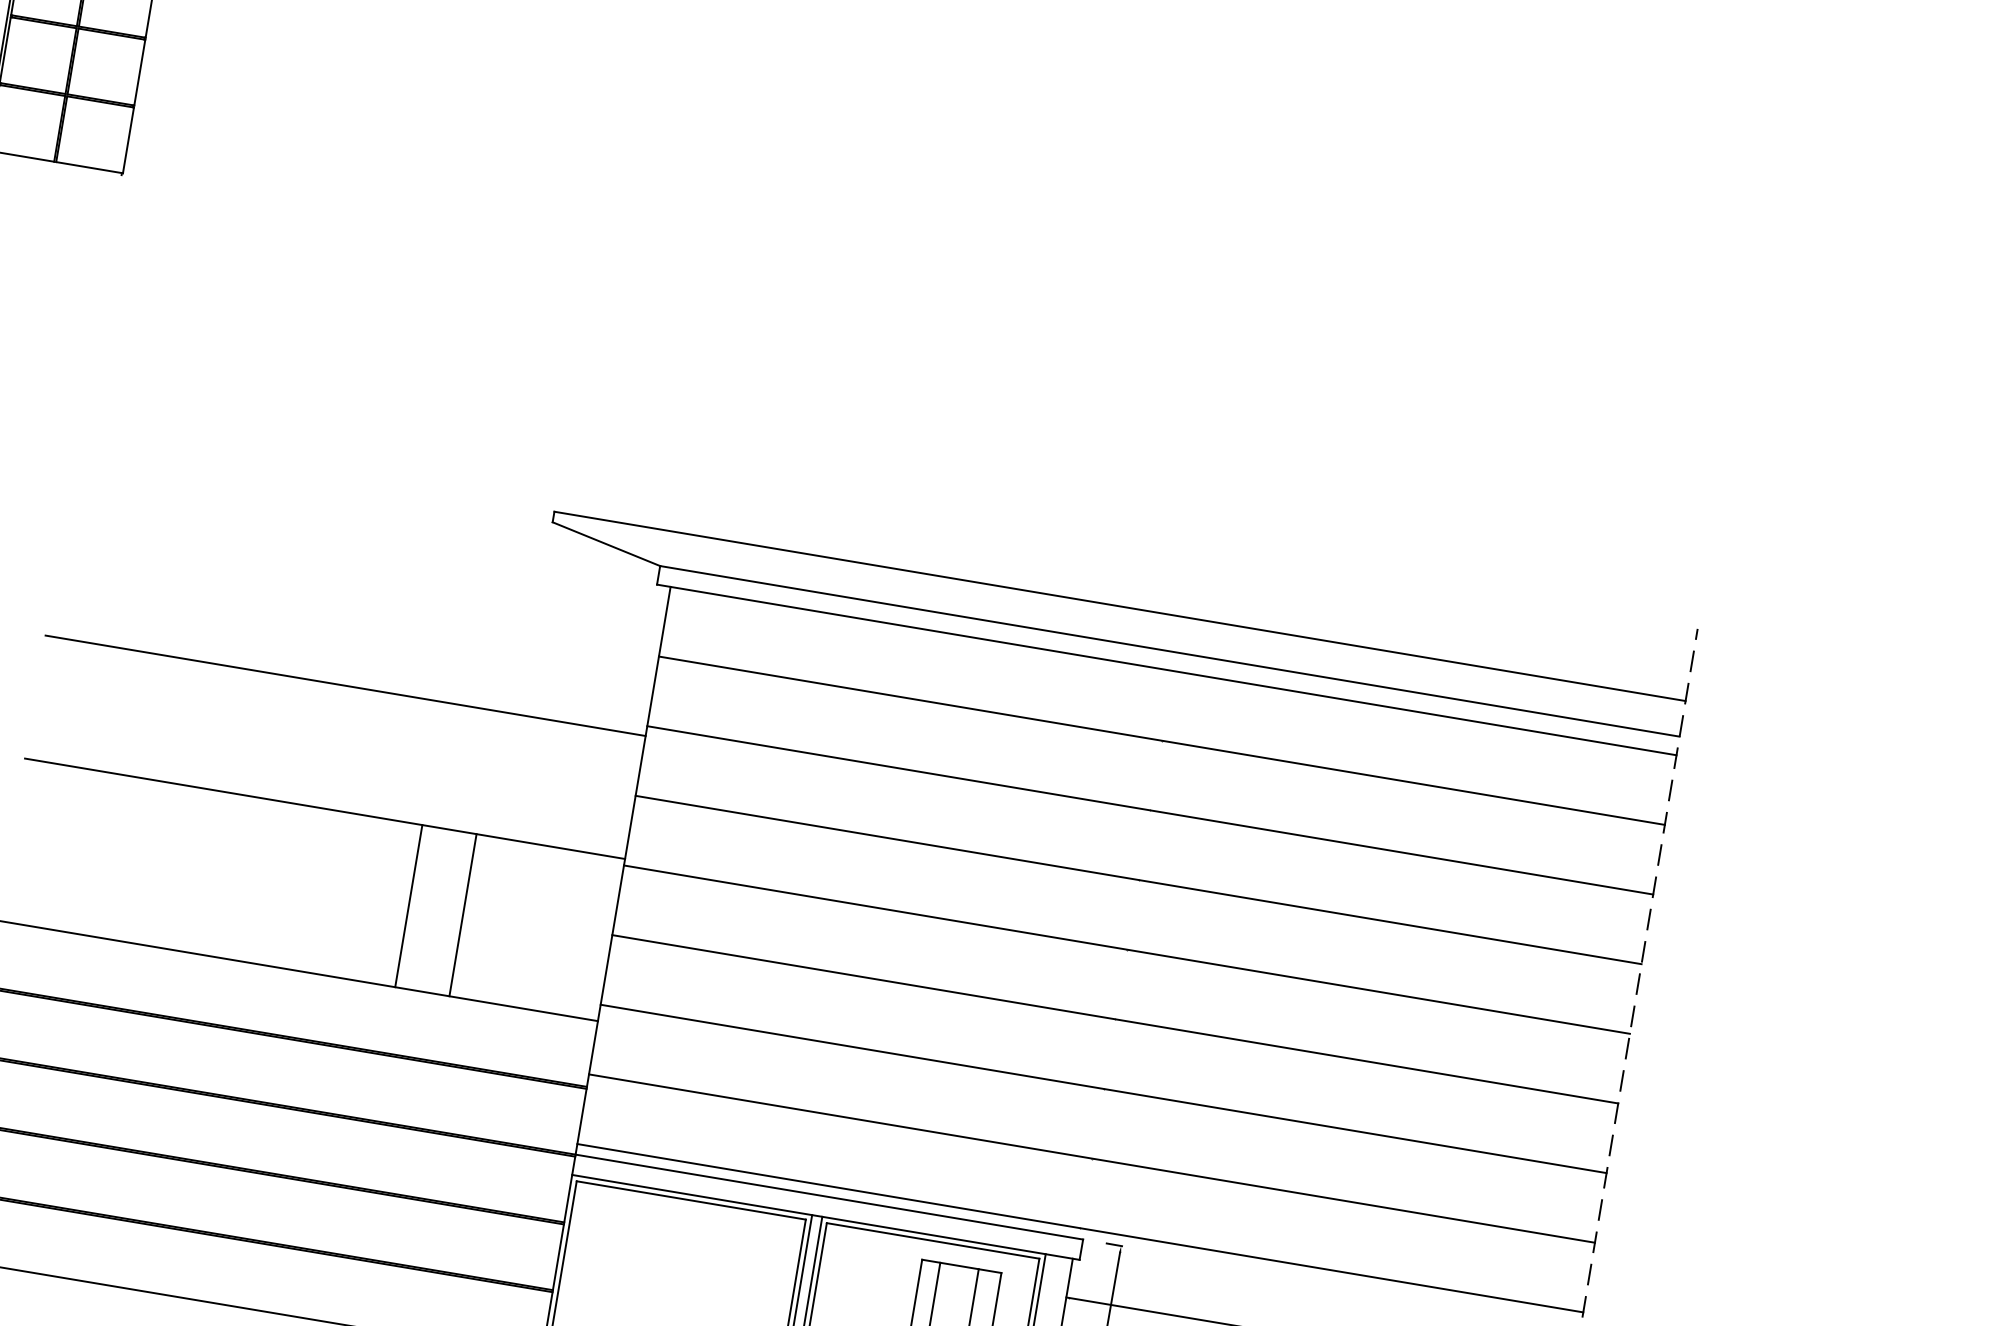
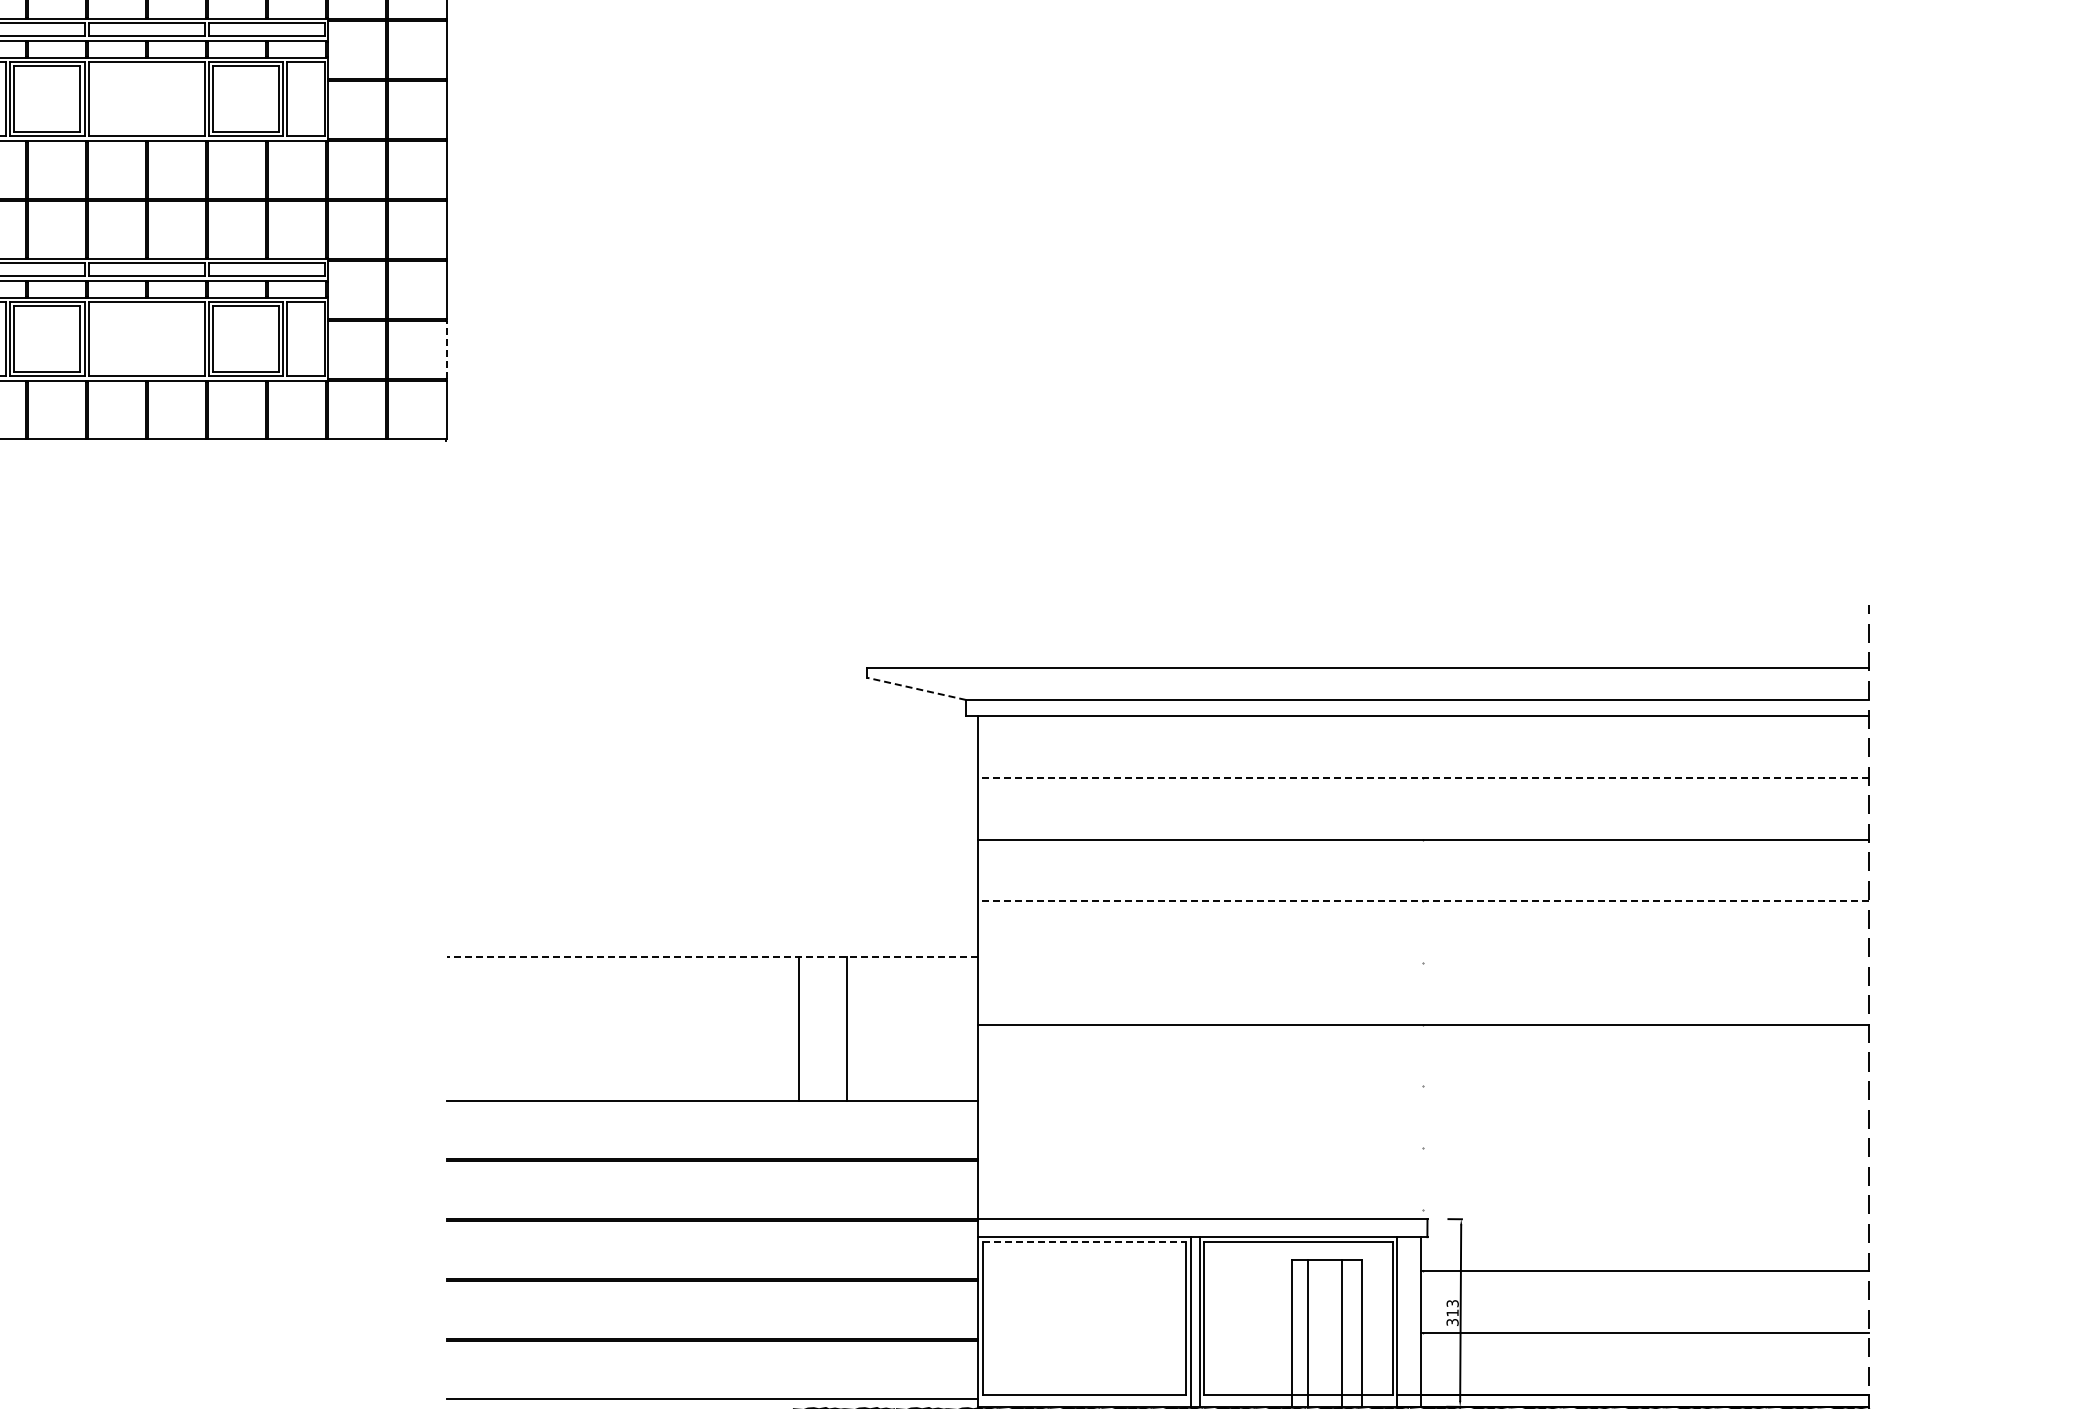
line: (139, 72) -> (446, 349), solid -> dashed
line: (606, 543) -> (916, 688), solid -> dashed
line: (345, 685) -> (712, 848), removed
line: (1160, 740) -> (1422, 778), solid -> dashed
line: (325, 808) -> (712, 957), solid -> dashed
line: (1137, 879) -> (1422, 901), solid -> dashed
line: (1126, 950) -> (1423, 963), removed
line: (1103, 1088) -> (1423, 1086), removed
line: (1091, 1159) -> (1423, 1148), removed
line: (691, 1199) -> (1084, 1241), solid -> dashed
line: (1080, 1227) -> (1423, 1209), removed

